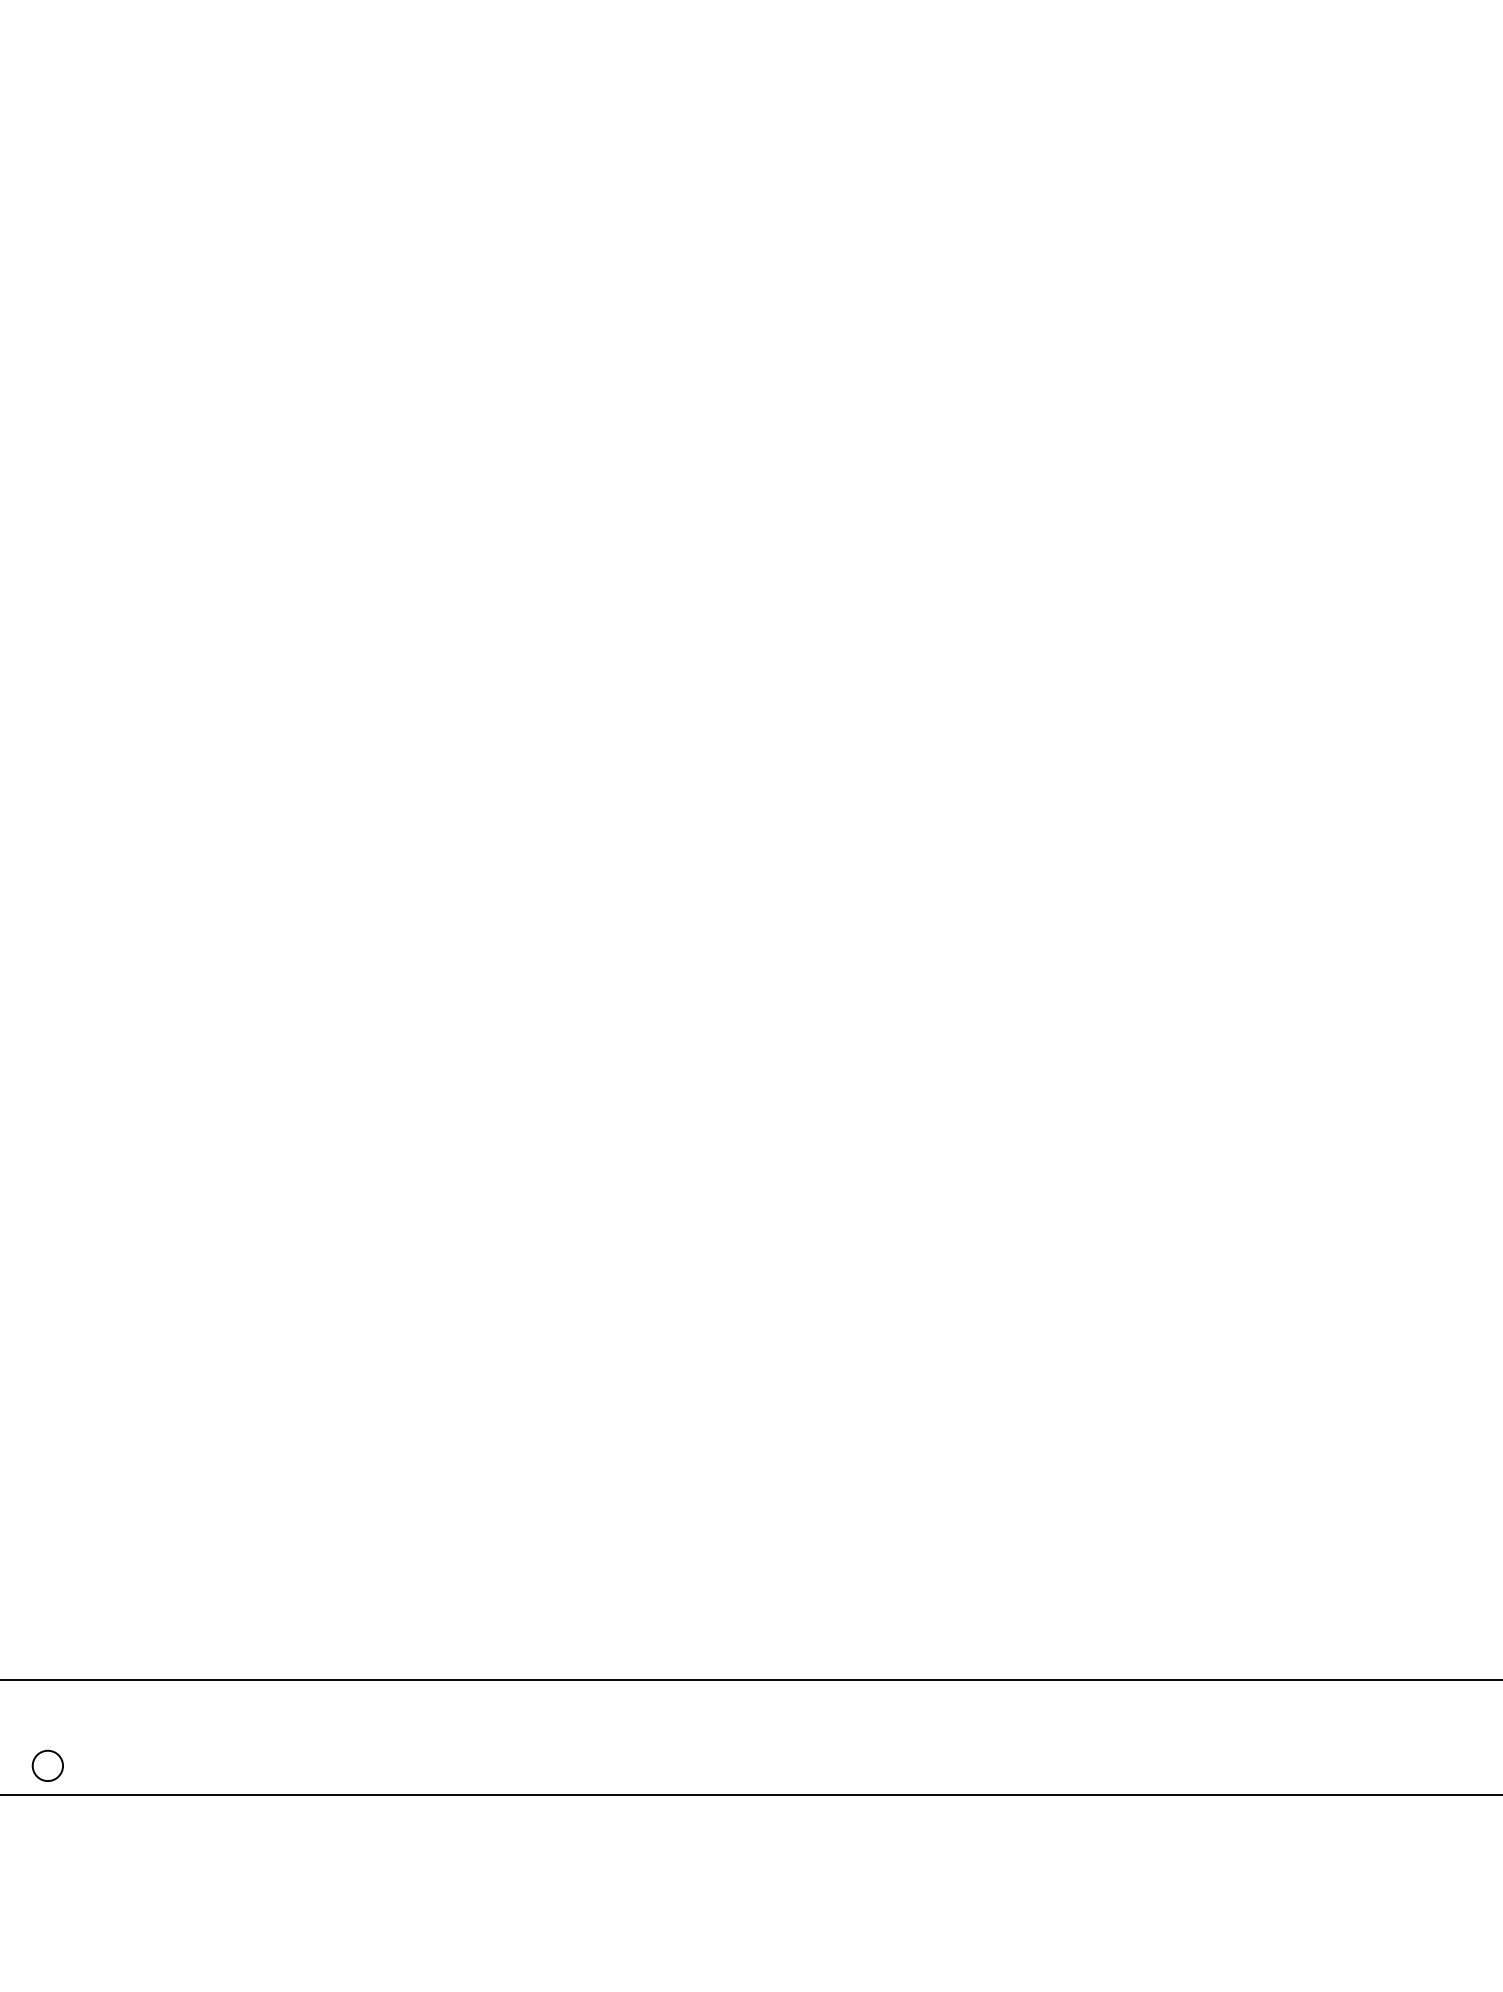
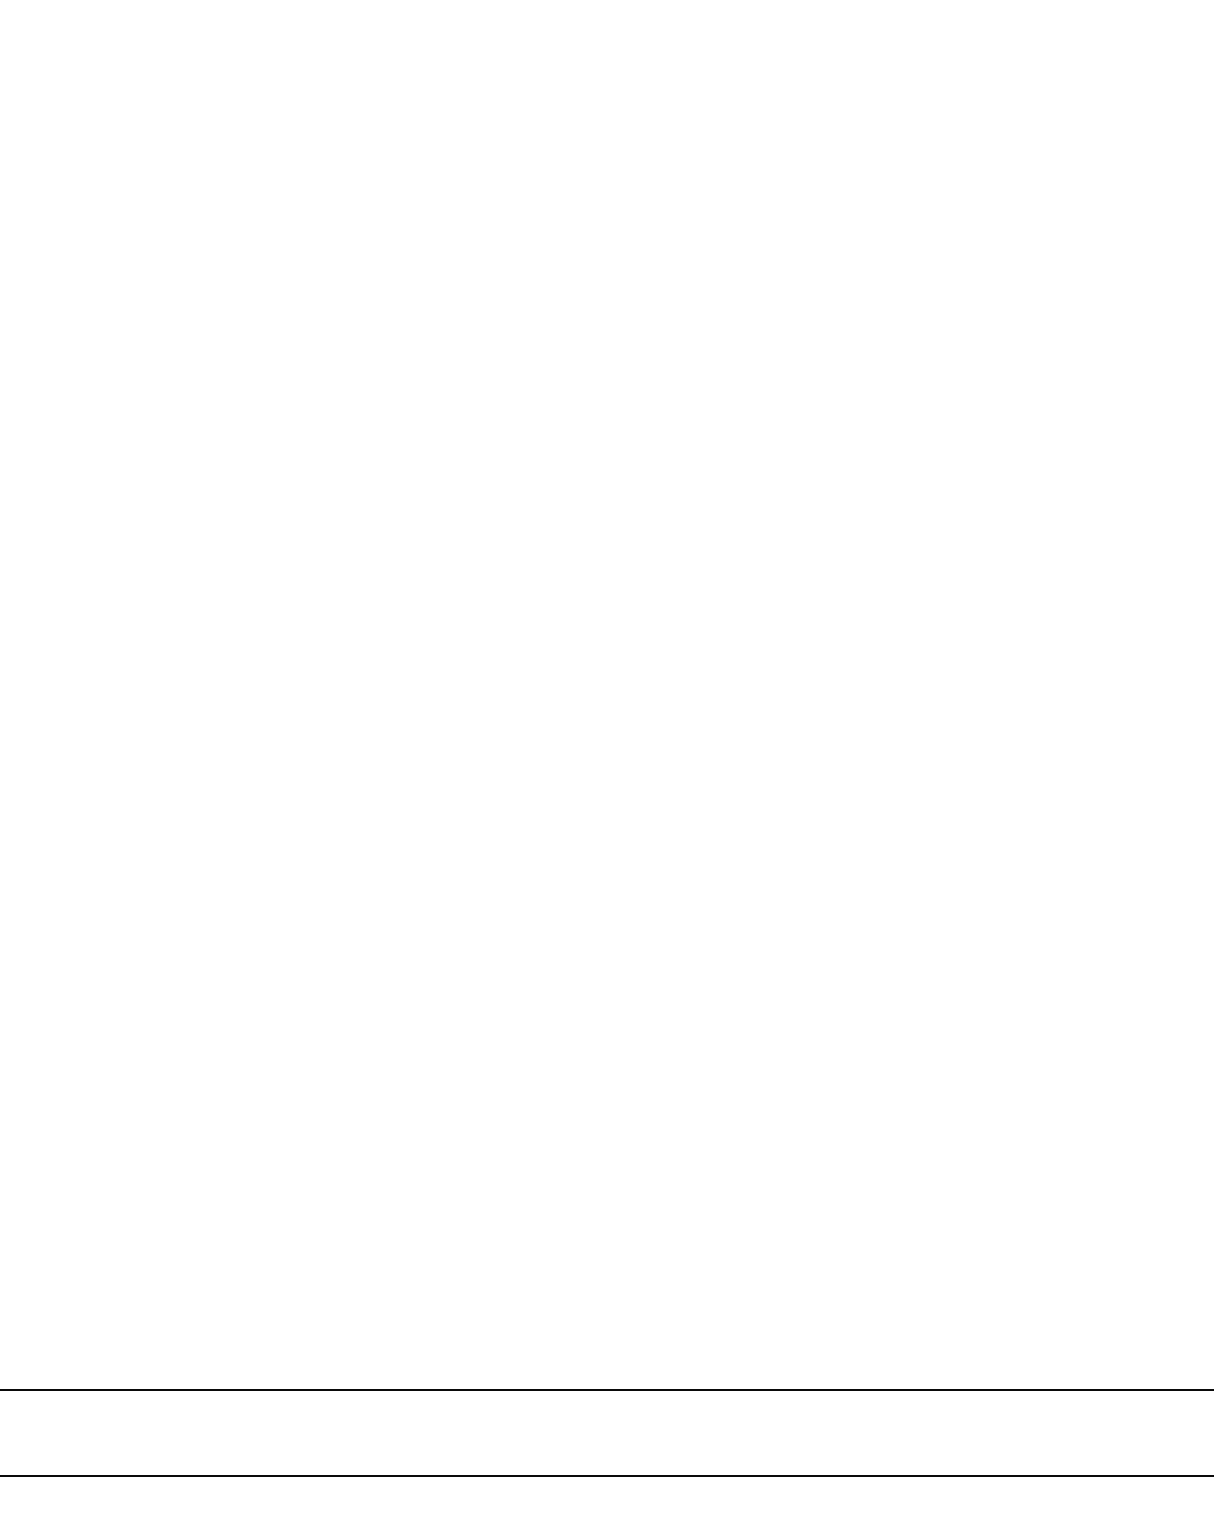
circle: (47, 1765) -> (133, 1454), removed

